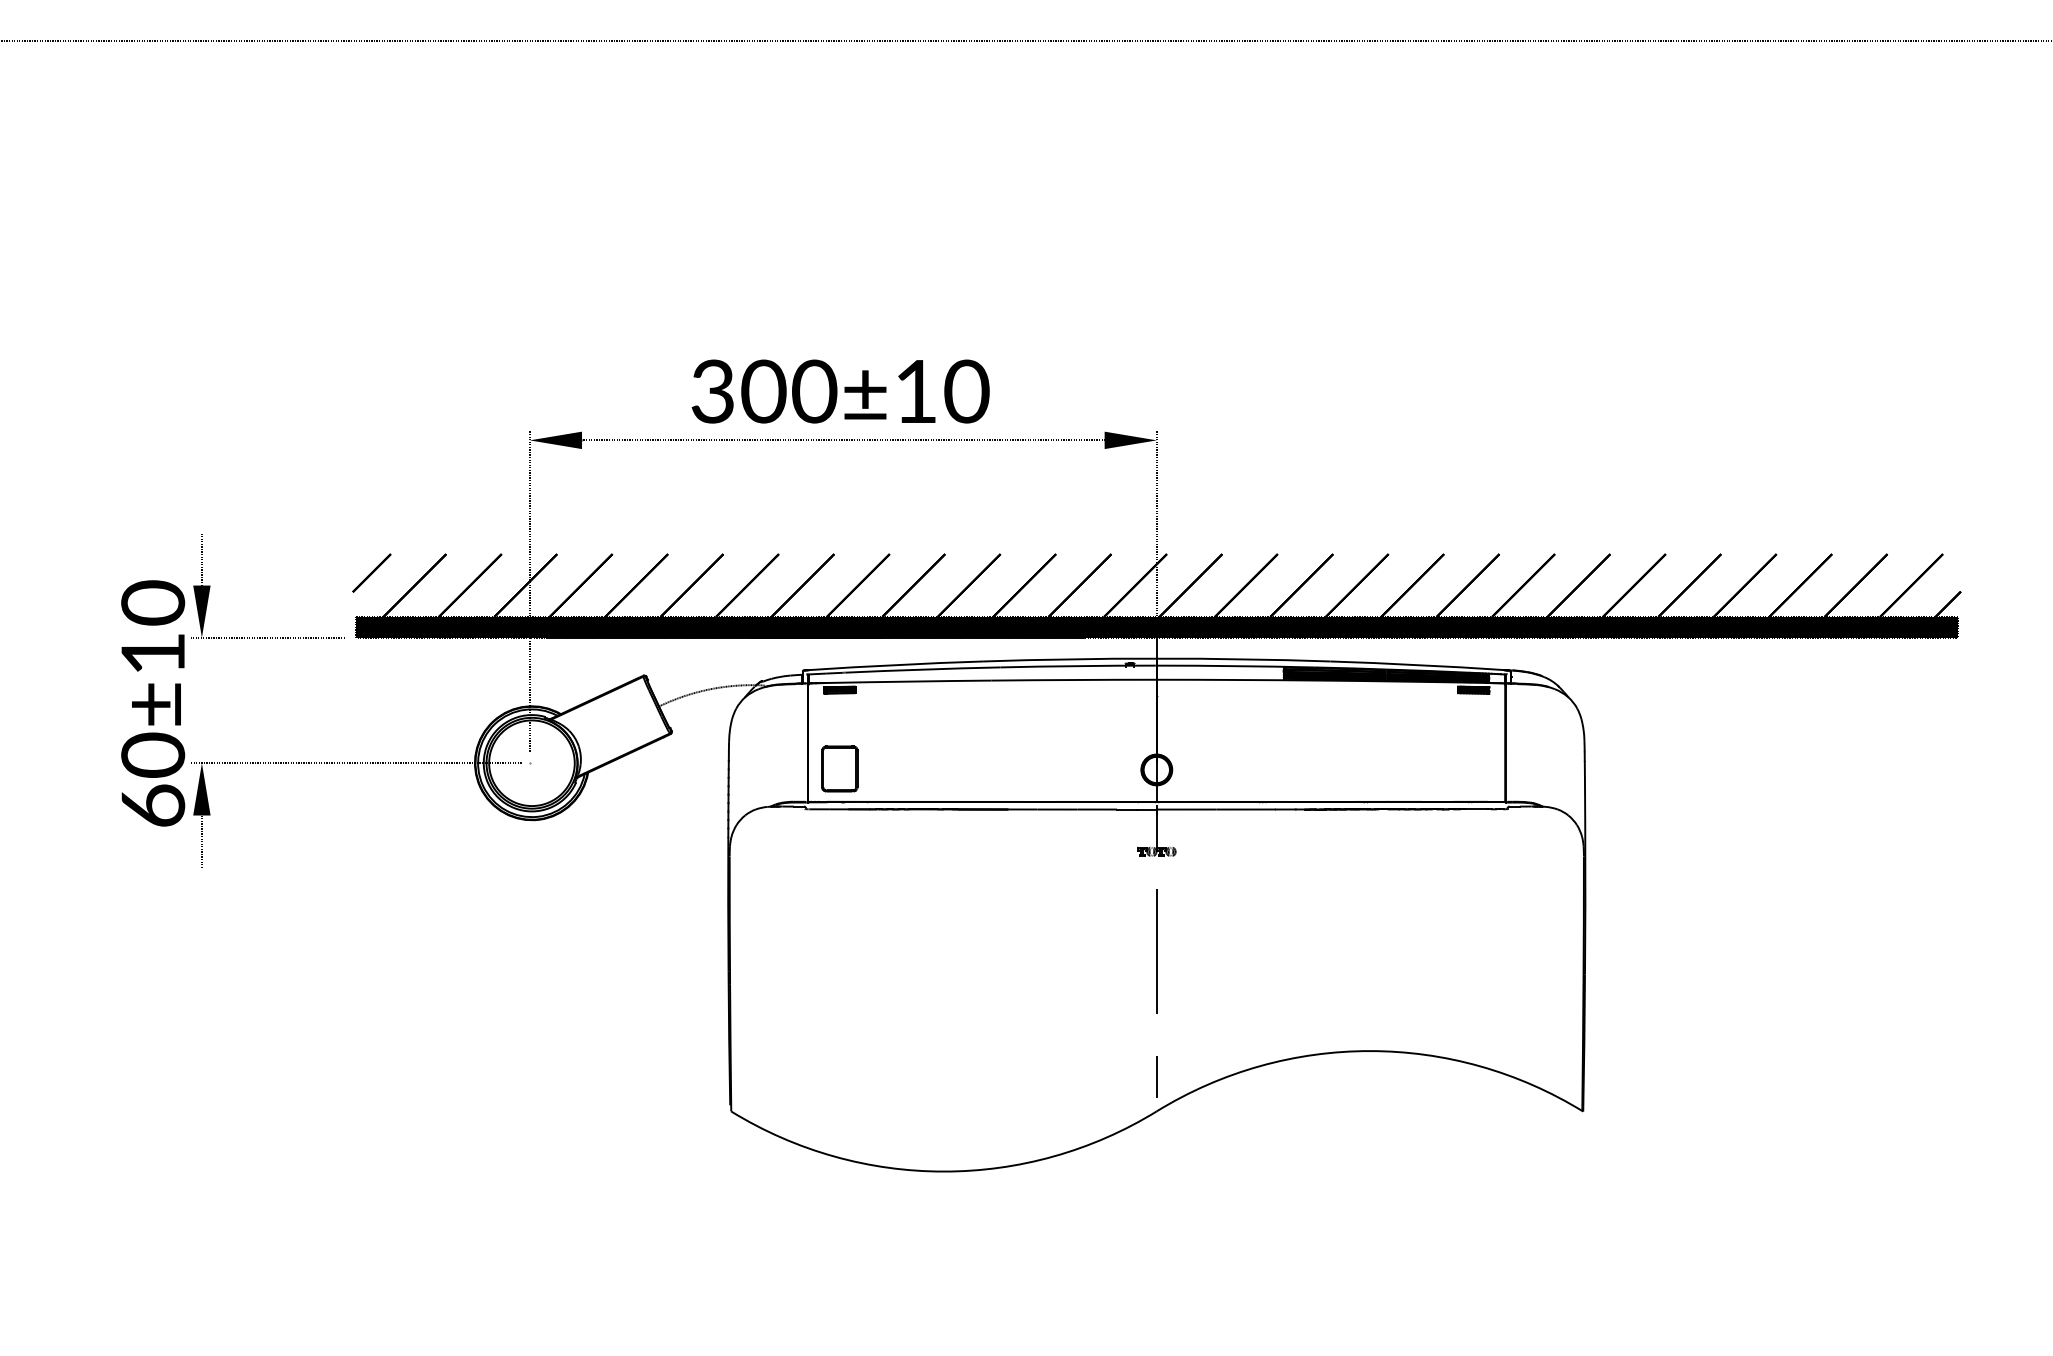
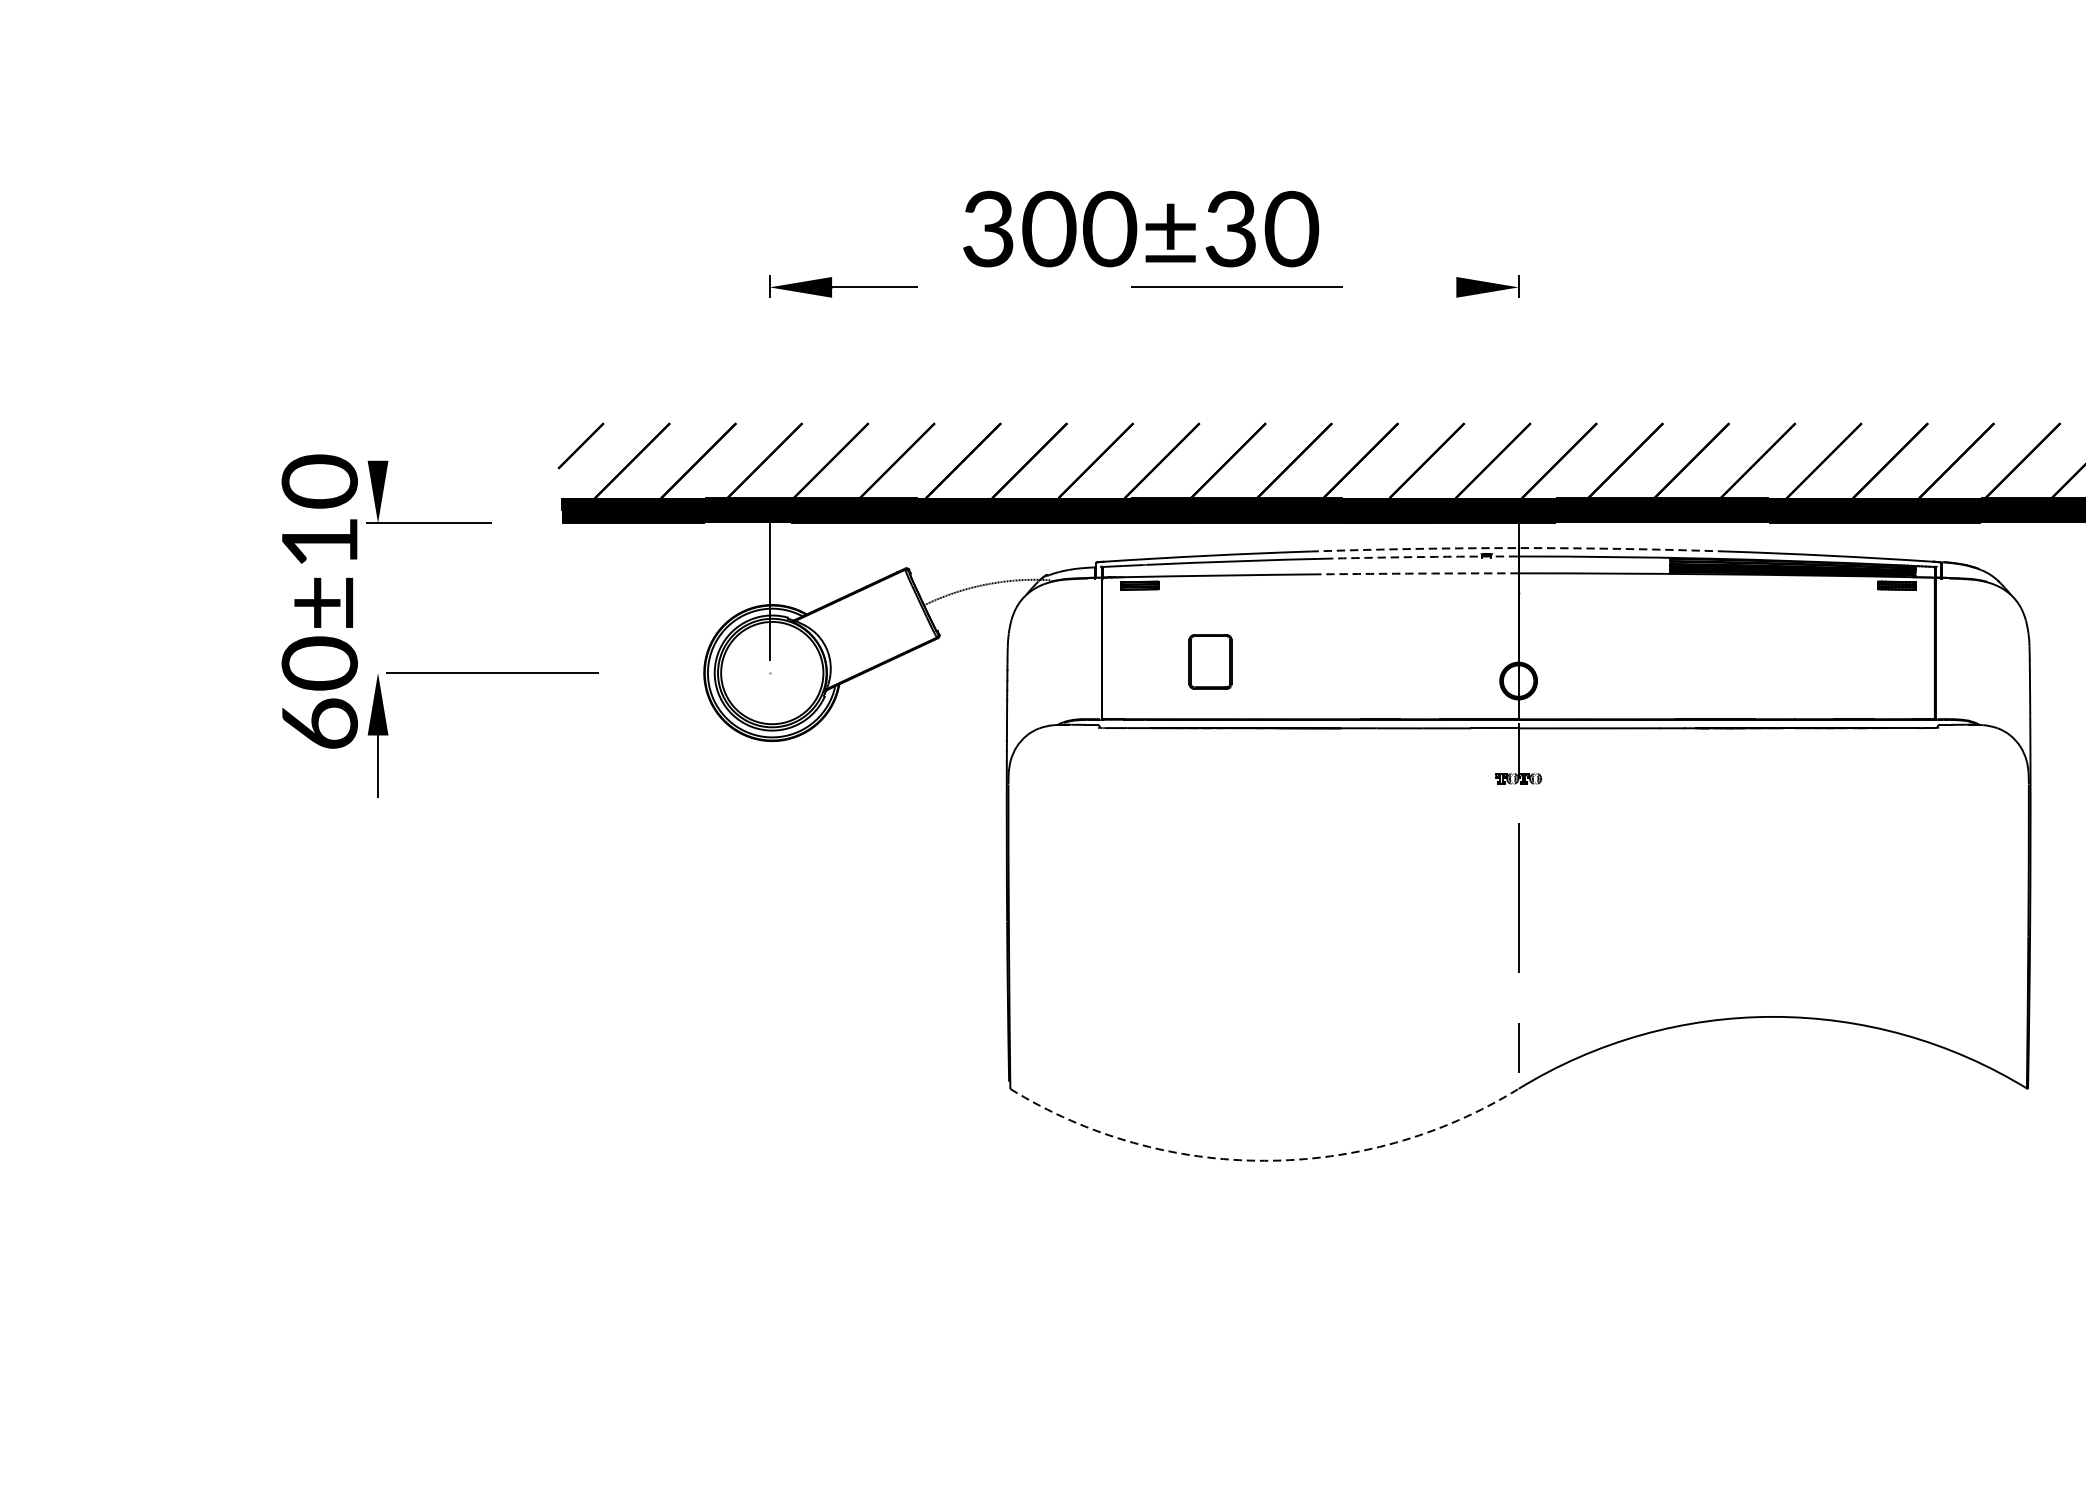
text: (915, 391) -> (1230, 229), 300±10 -> 300±30
arc: (1156, 658) -> (1518, 547), solid -> dashed
arc: (1078, 666) -> (1425, 557), solid -> dashed
arc: (1074, 679) -> (1420, 573), solid -> dashed
part: (839, 768) -> (1210, 661), moved
arc: (944, 1171) -> (1265, 1160), solid -> dashed

